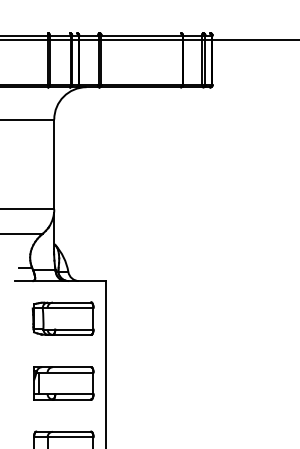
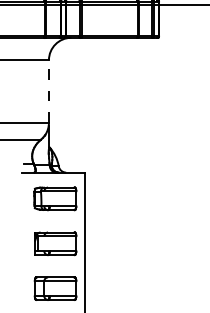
line: (53, 163) -> (48, 90), solid -> dashed

